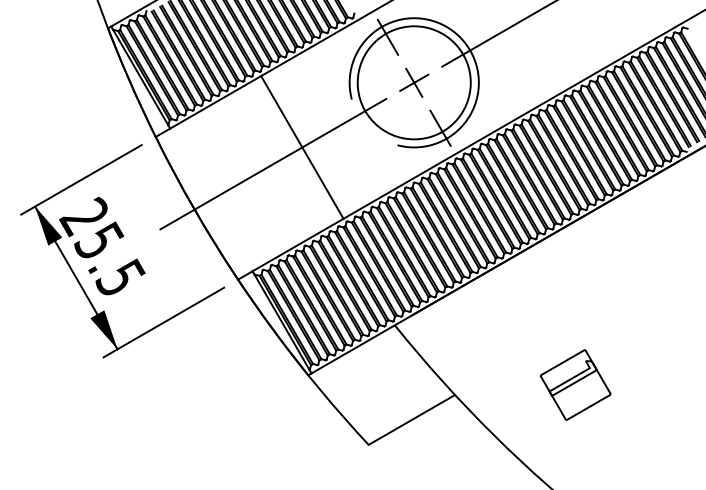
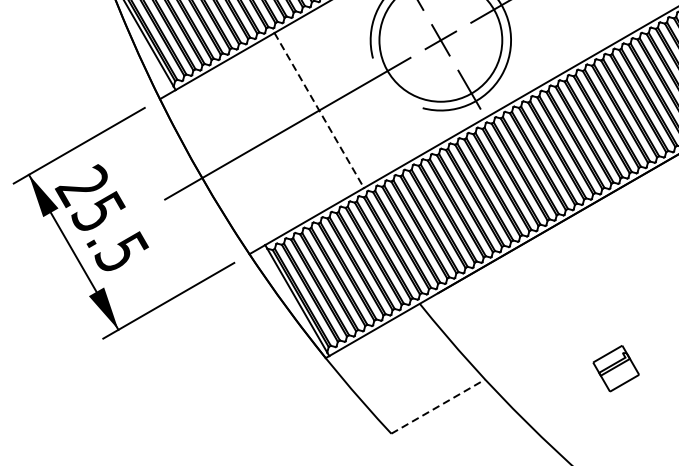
line: (302, 147) -> (319, 110), solid -> dashed
part: (575, 384) -> (616, 368), size x0.6
line: (411, 419) -> (437, 406), solid -> dashed

